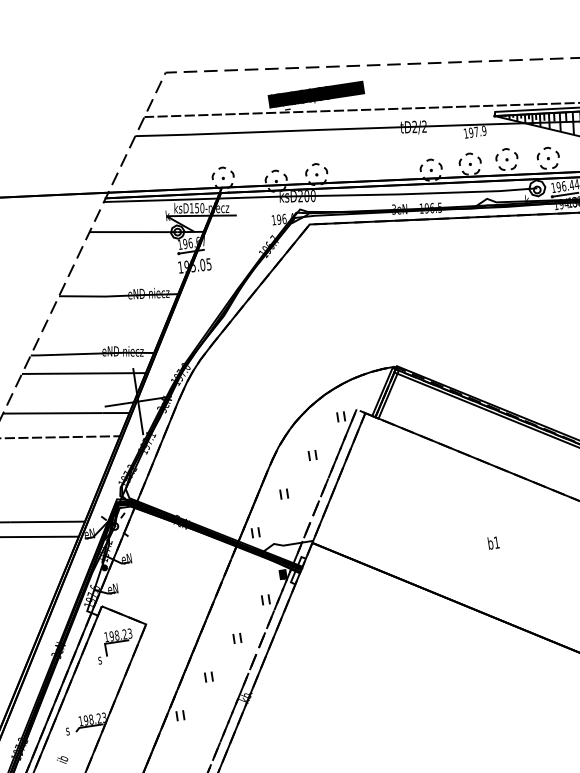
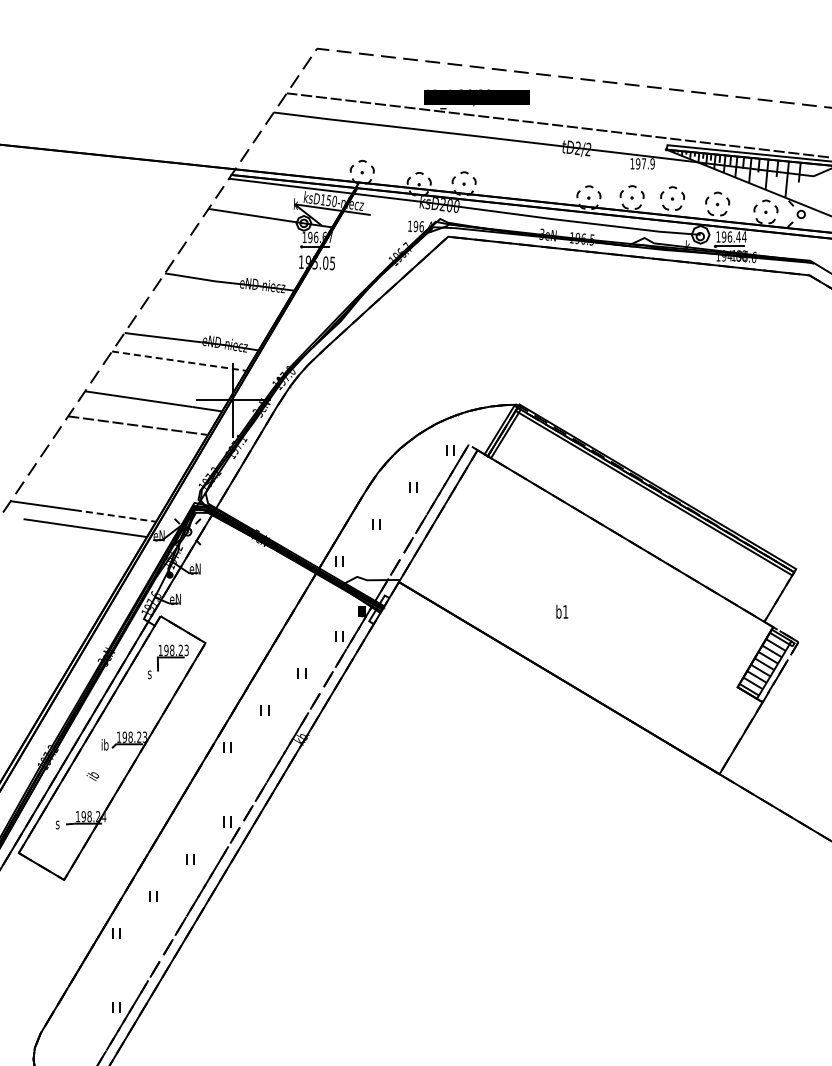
line: (84, 373) -> (179, 361), solid -> dashed
line: (47, 521) -> (115, 515), solid -> dashed
text: (493, 542) -> (562, 611), moved
text: (68, 729) -> (104, 744), s -> ib

